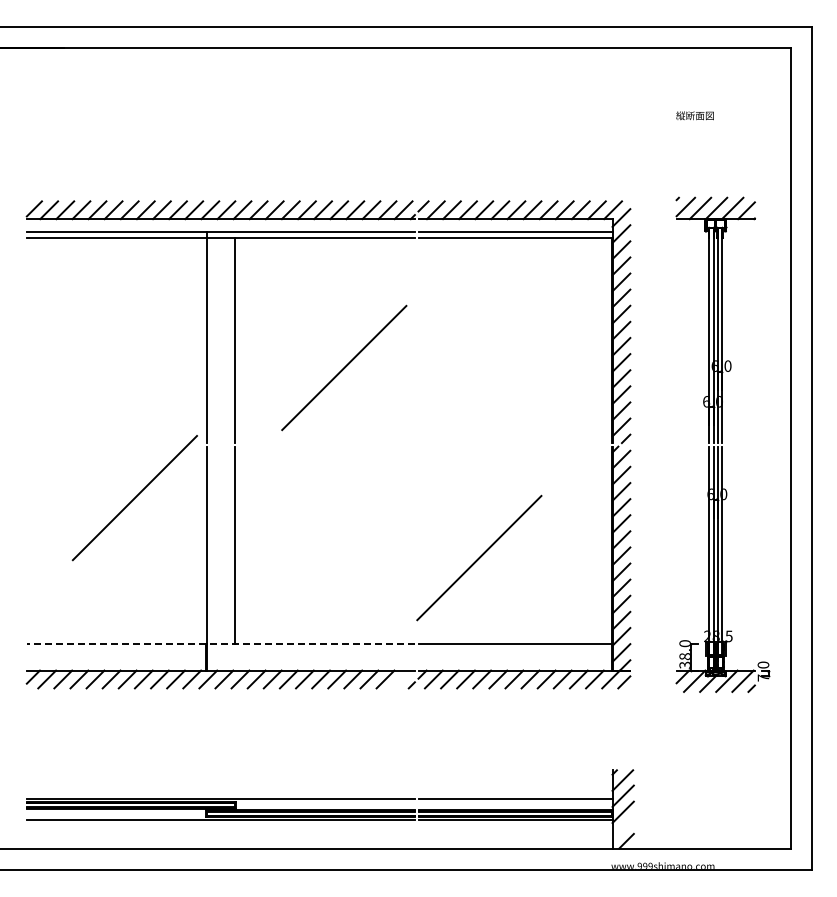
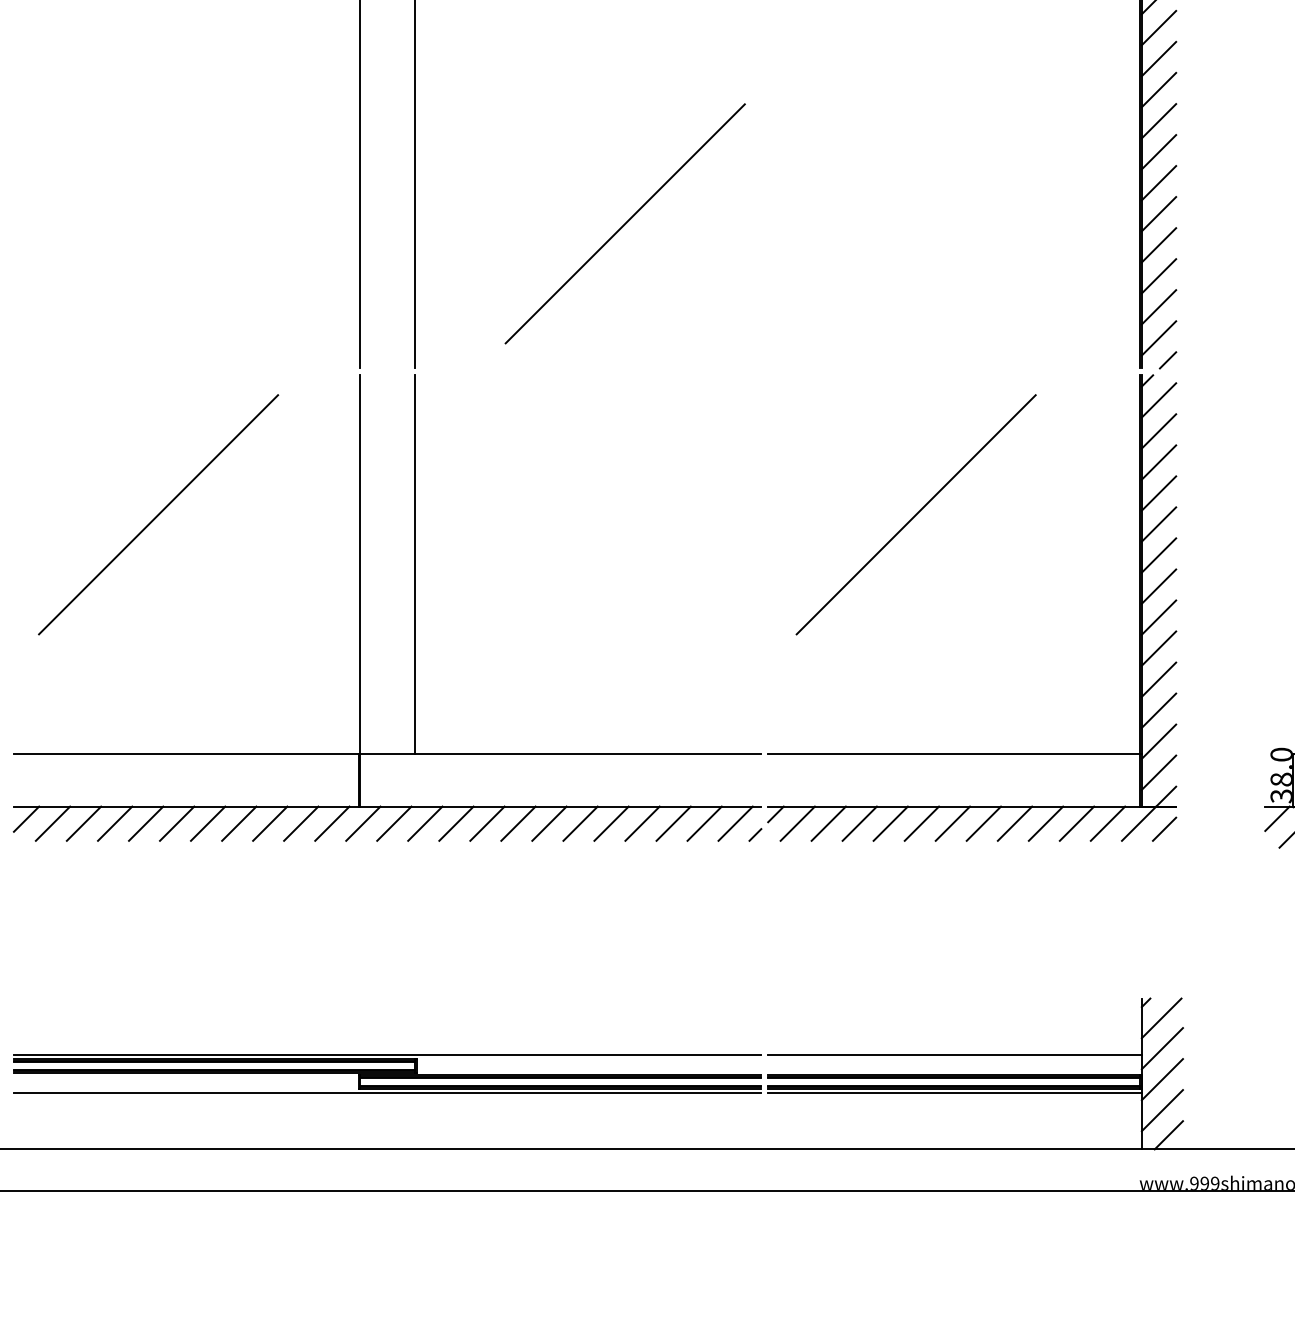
line: (134, 498) -> (157, 515), moved
line: (479, 557) -> (916, 513), moved
line: (220, 643) -> (386, 754), dashed -> solid
line: (401, 679) -> (735, 823), added
line: (622, 828) -> (1161, 1110), added

